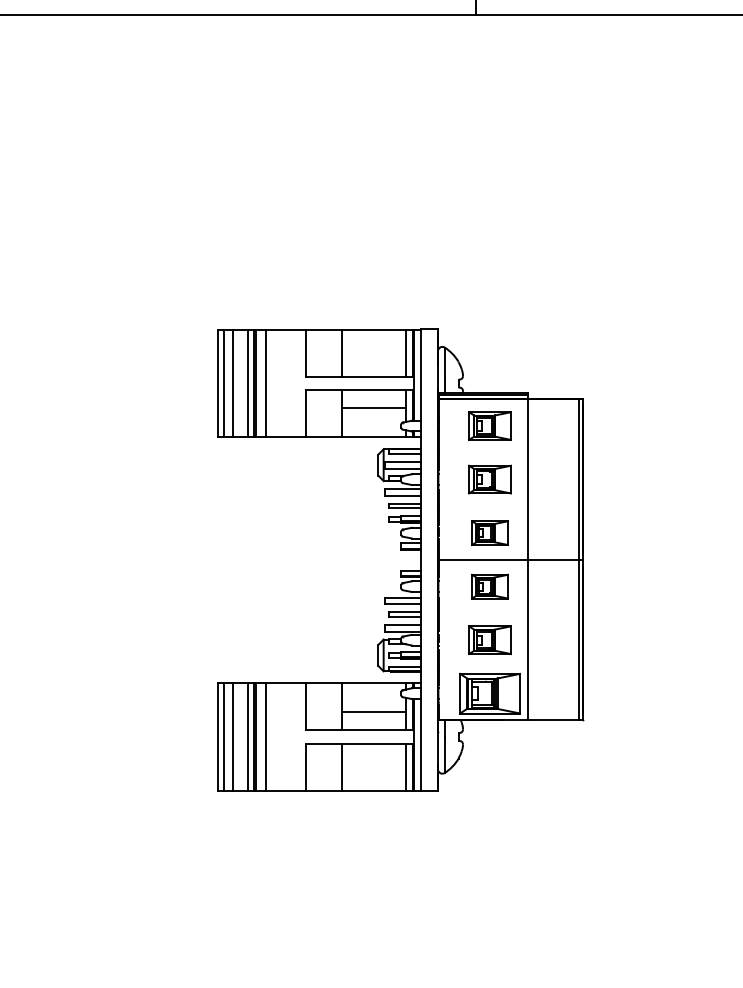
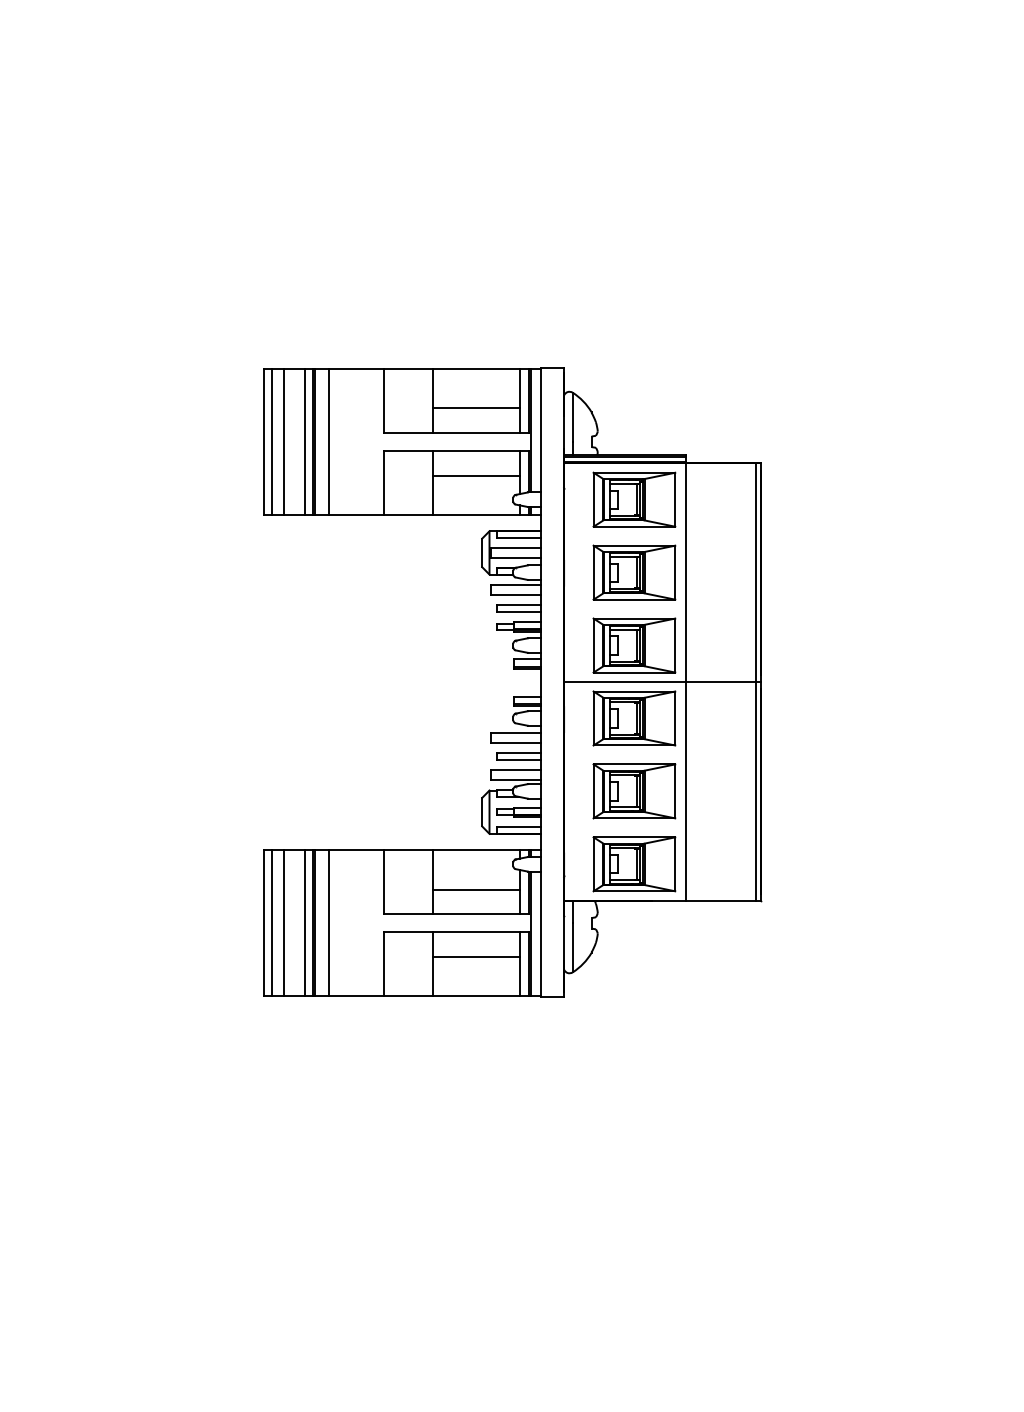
line: (374, 359) -> (476, 408), added
part: (490, 425) -> (634, 499), size x1.43
part: (490, 479) -> (634, 572), size x1.43
part: (490, 533) -> (634, 645), size x1.67
part: (490, 586) -> (634, 718), size x1.67
part: (490, 640) -> (634, 791), size x1.43
line: (374, 762) -> (476, 957), added

